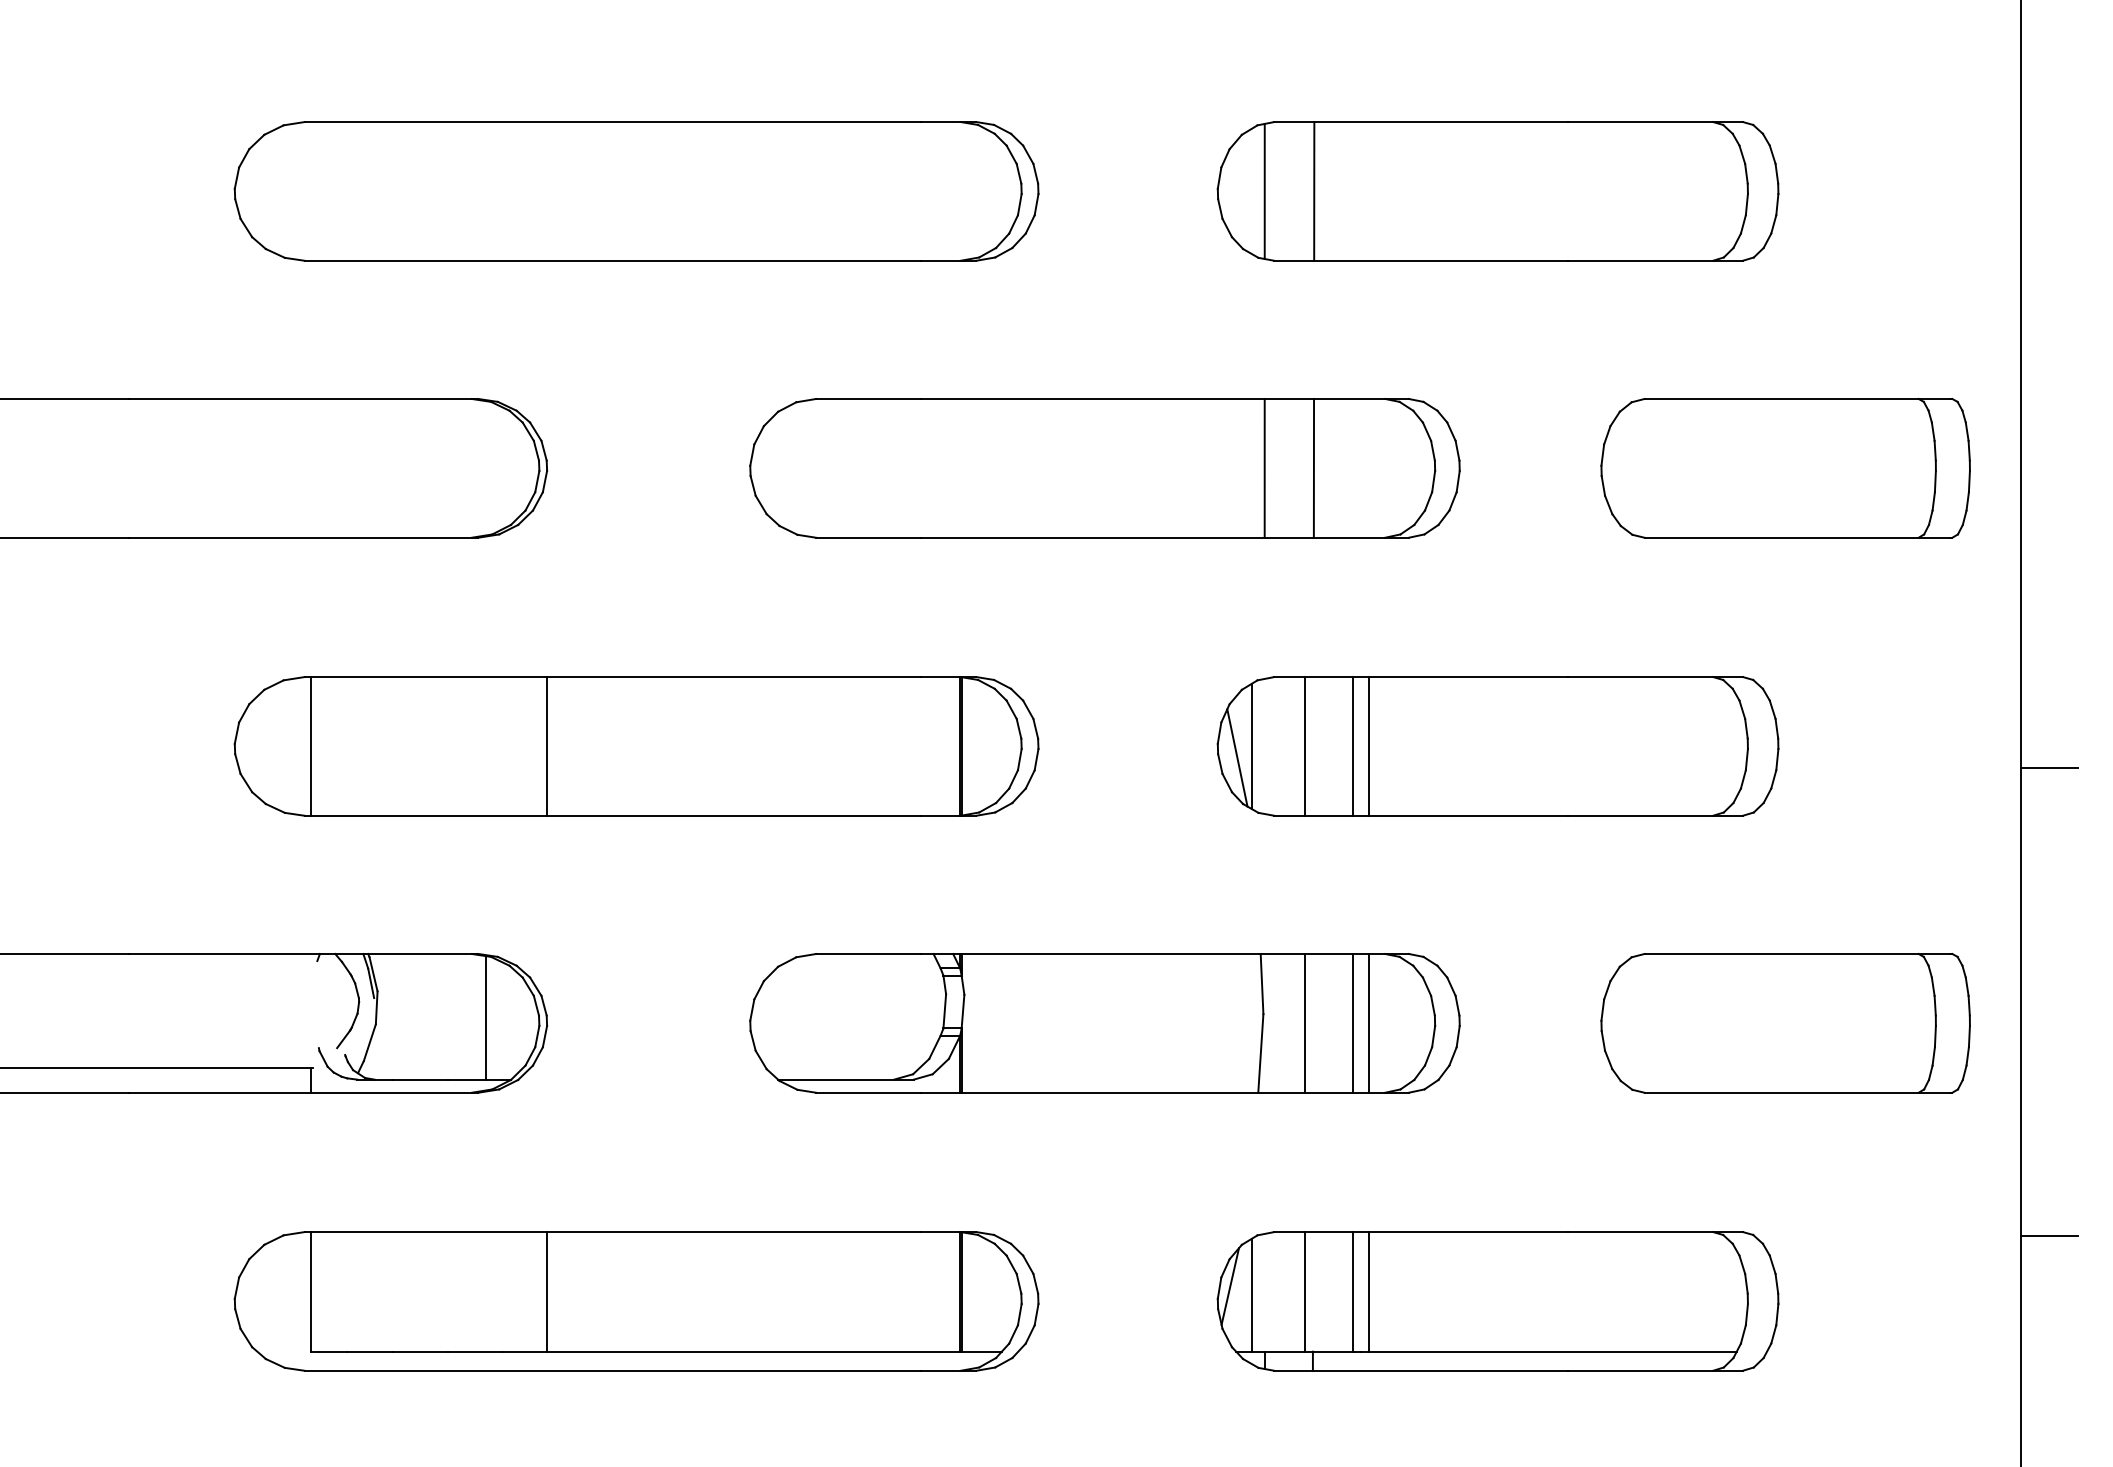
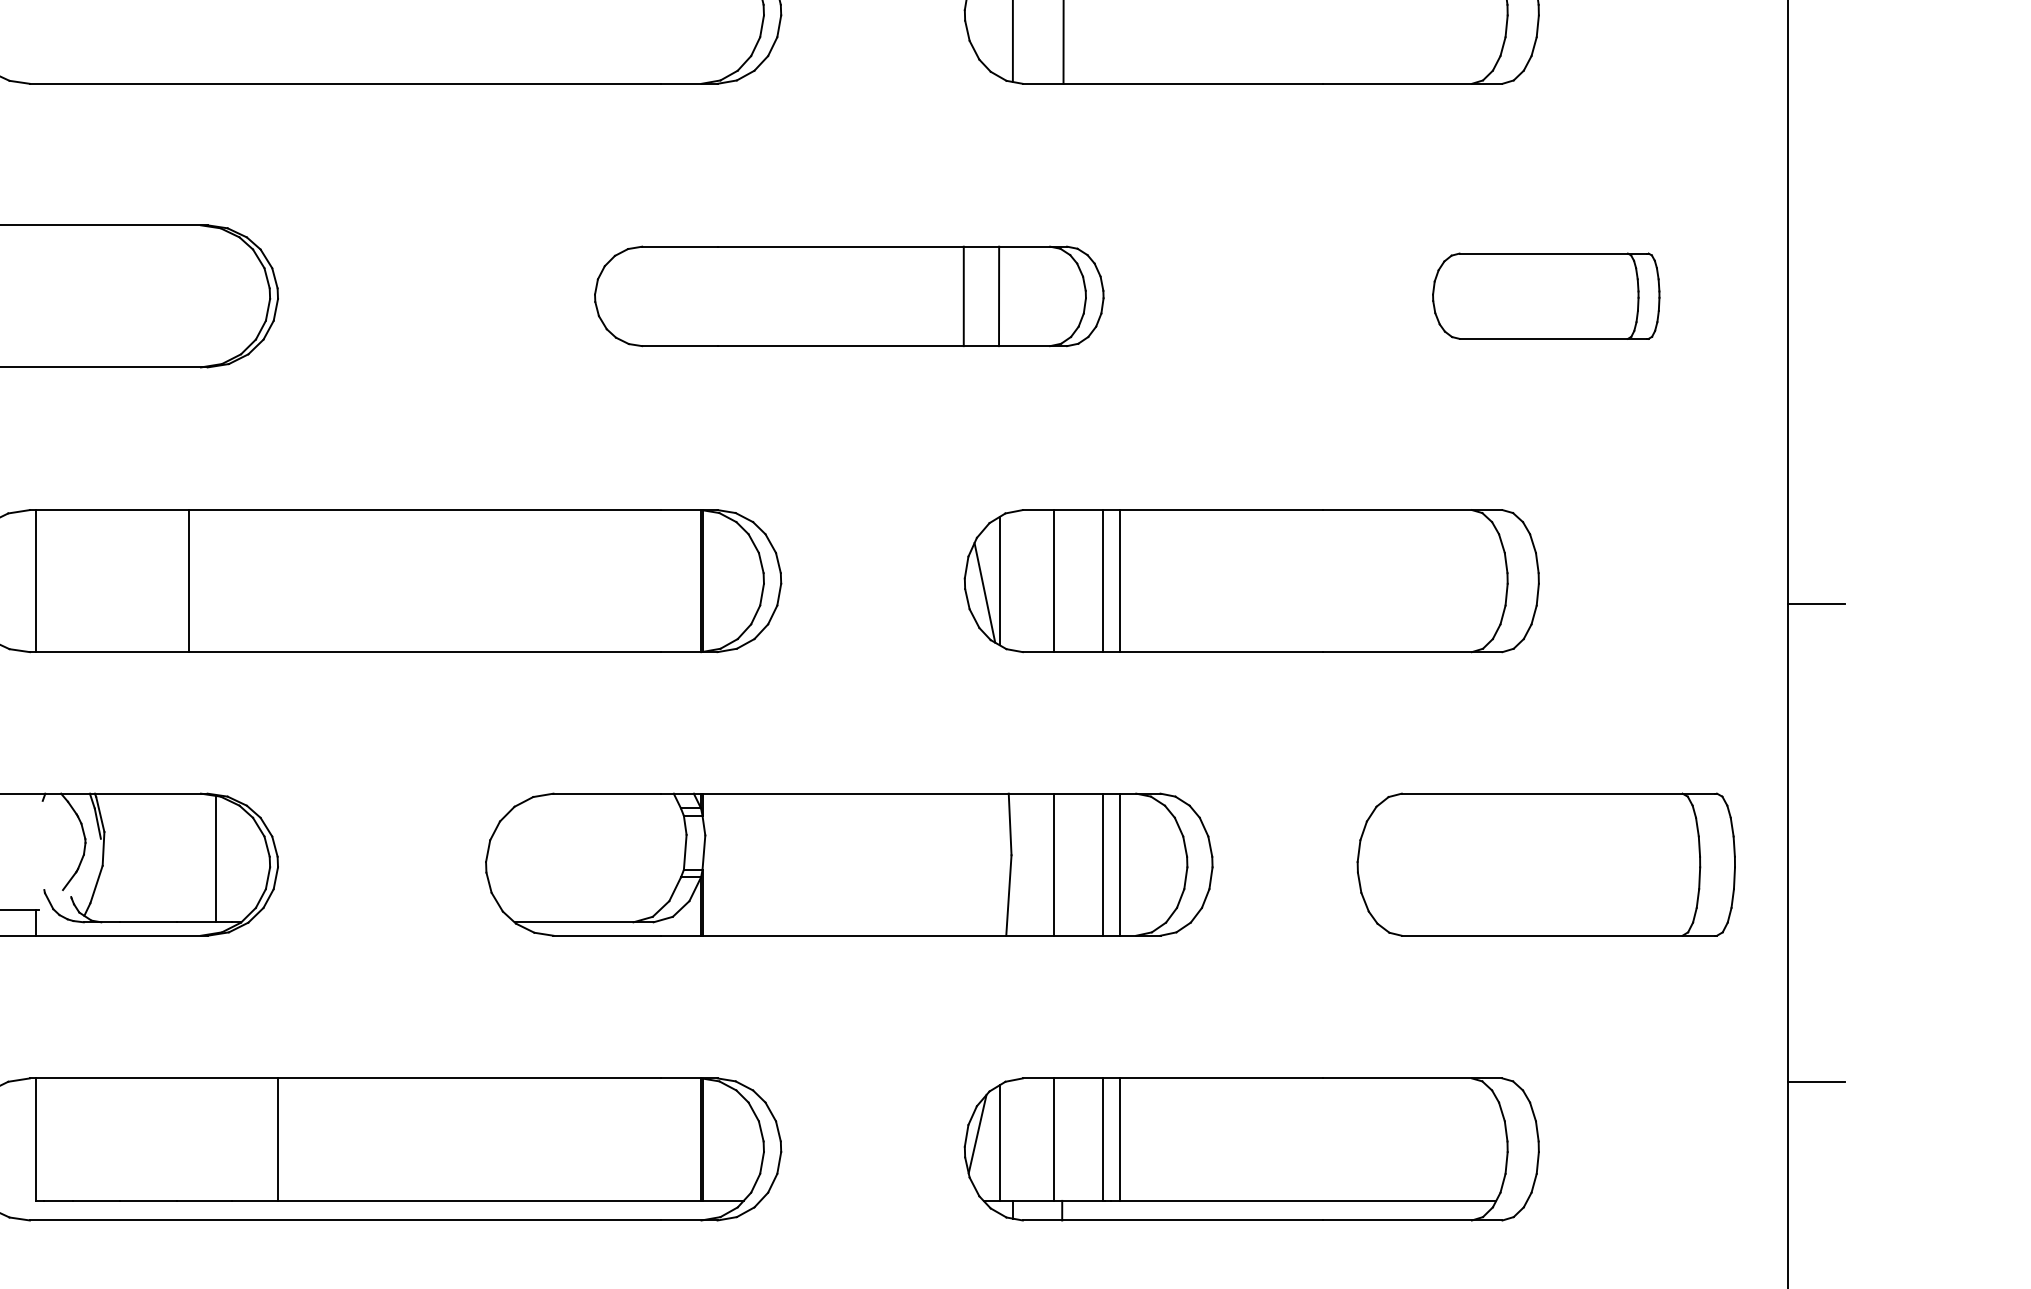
part: (1785, 467) -> (1546, 295), size x0.6
part: (1104, 468) -> (848, 296), size x0.7
line: (547, 746) -> (189, 581), moved

